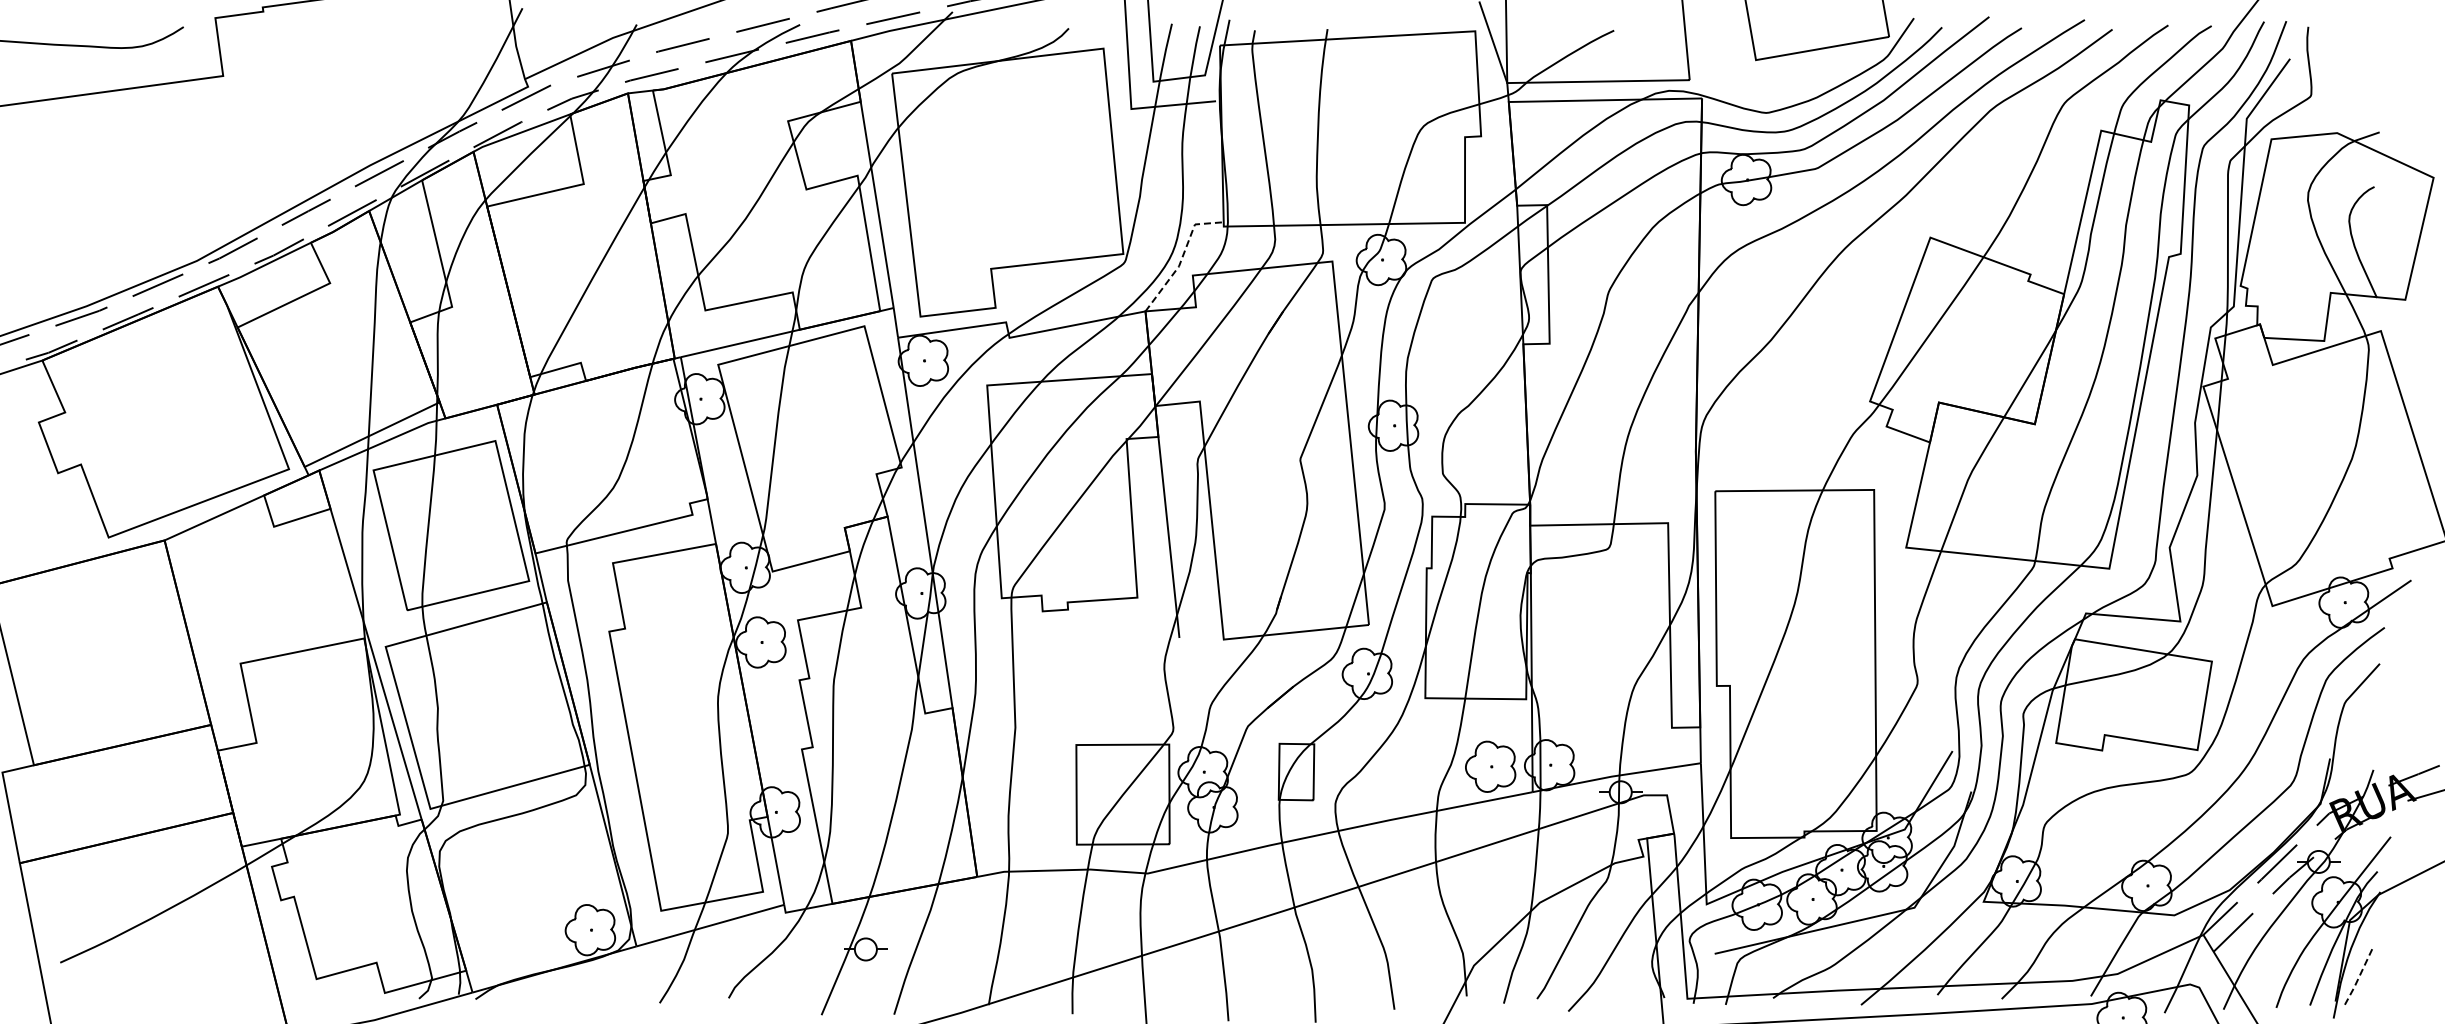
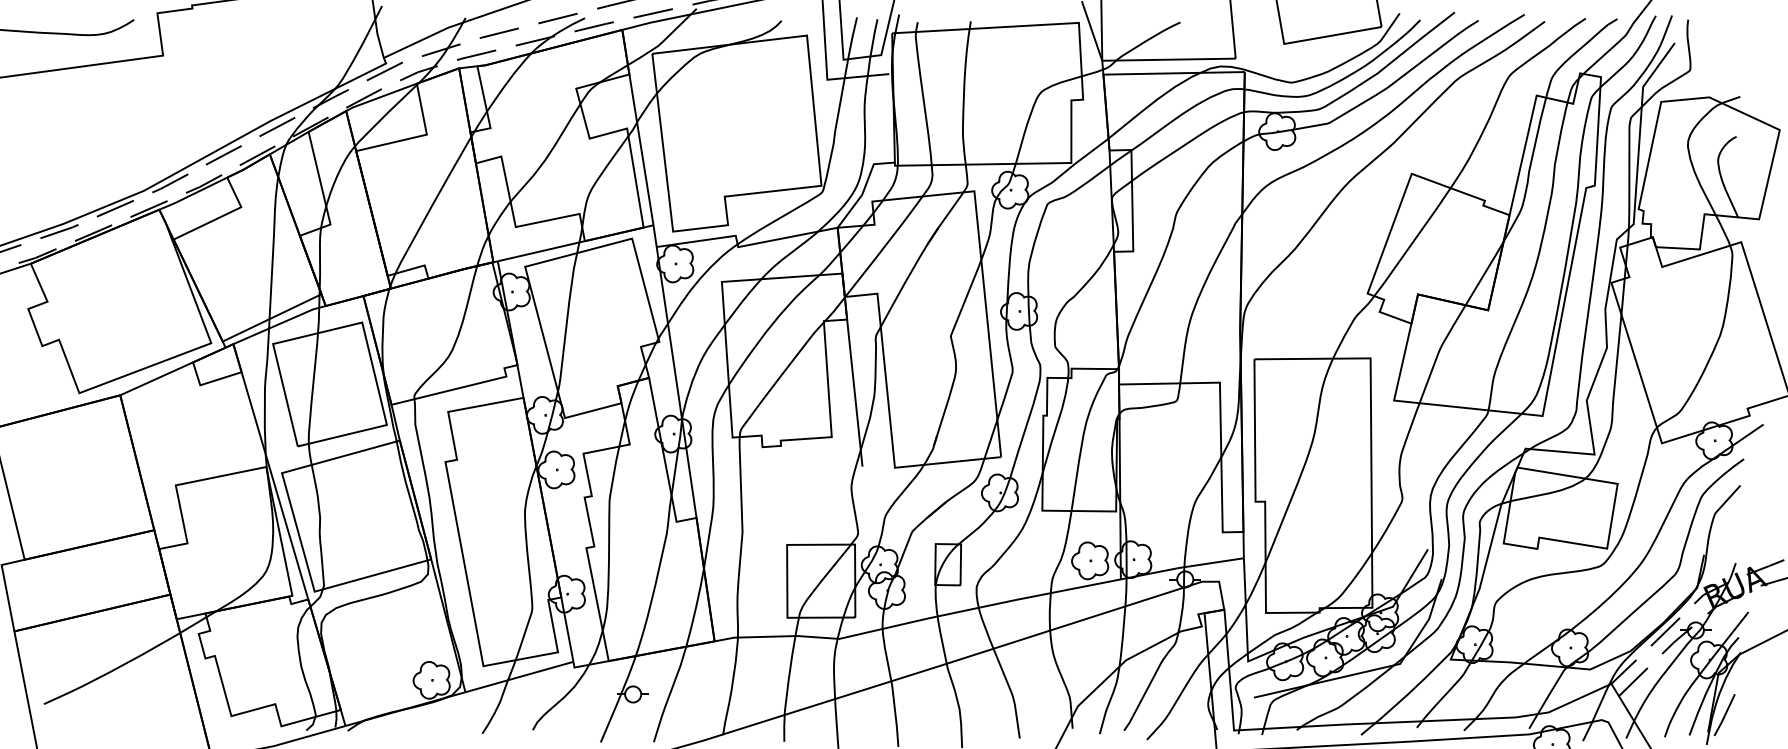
line: (1182, 258) -> (864, 189), dashed -> solid
line: (2358, 978) -> (1724, 715), dashed -> solid

